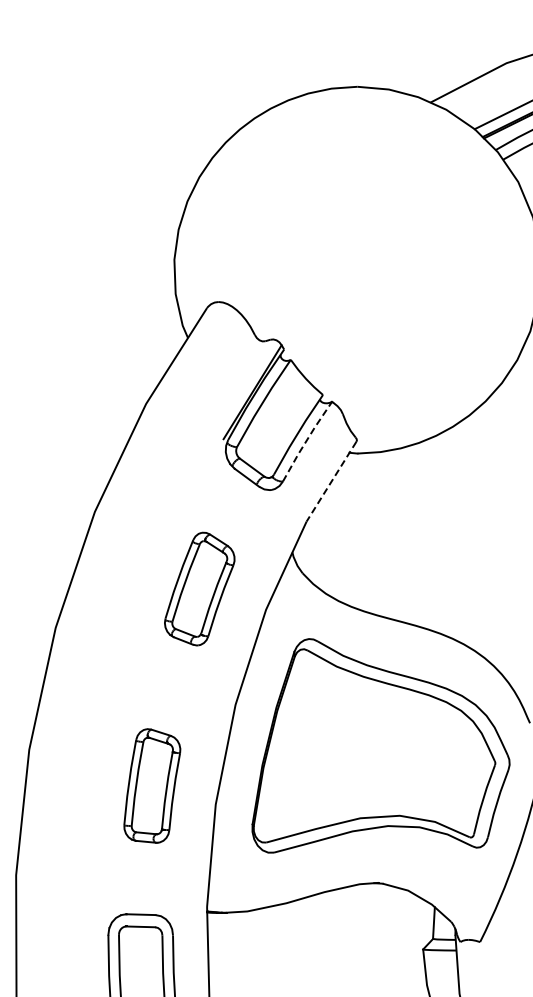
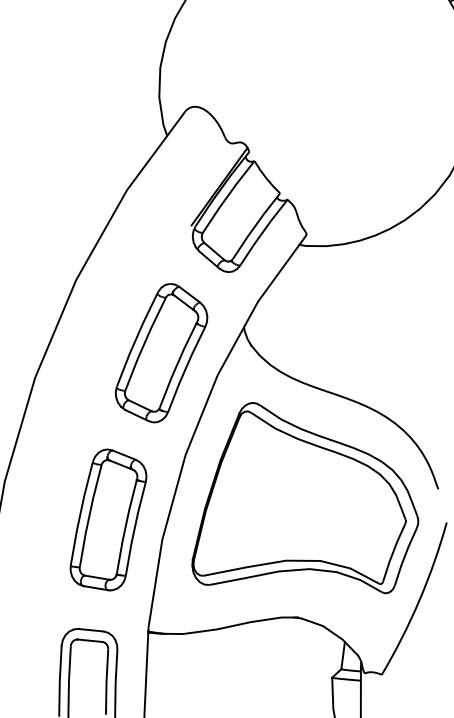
line: (306, 440) -> (263, 231), dashed -> solid
line: (331, 481) -> (282, 268), dashed -> solid
part: (199, 588) -> (161, 352), size x1.43
part: (152, 785) -> (108, 519), size x1.43

